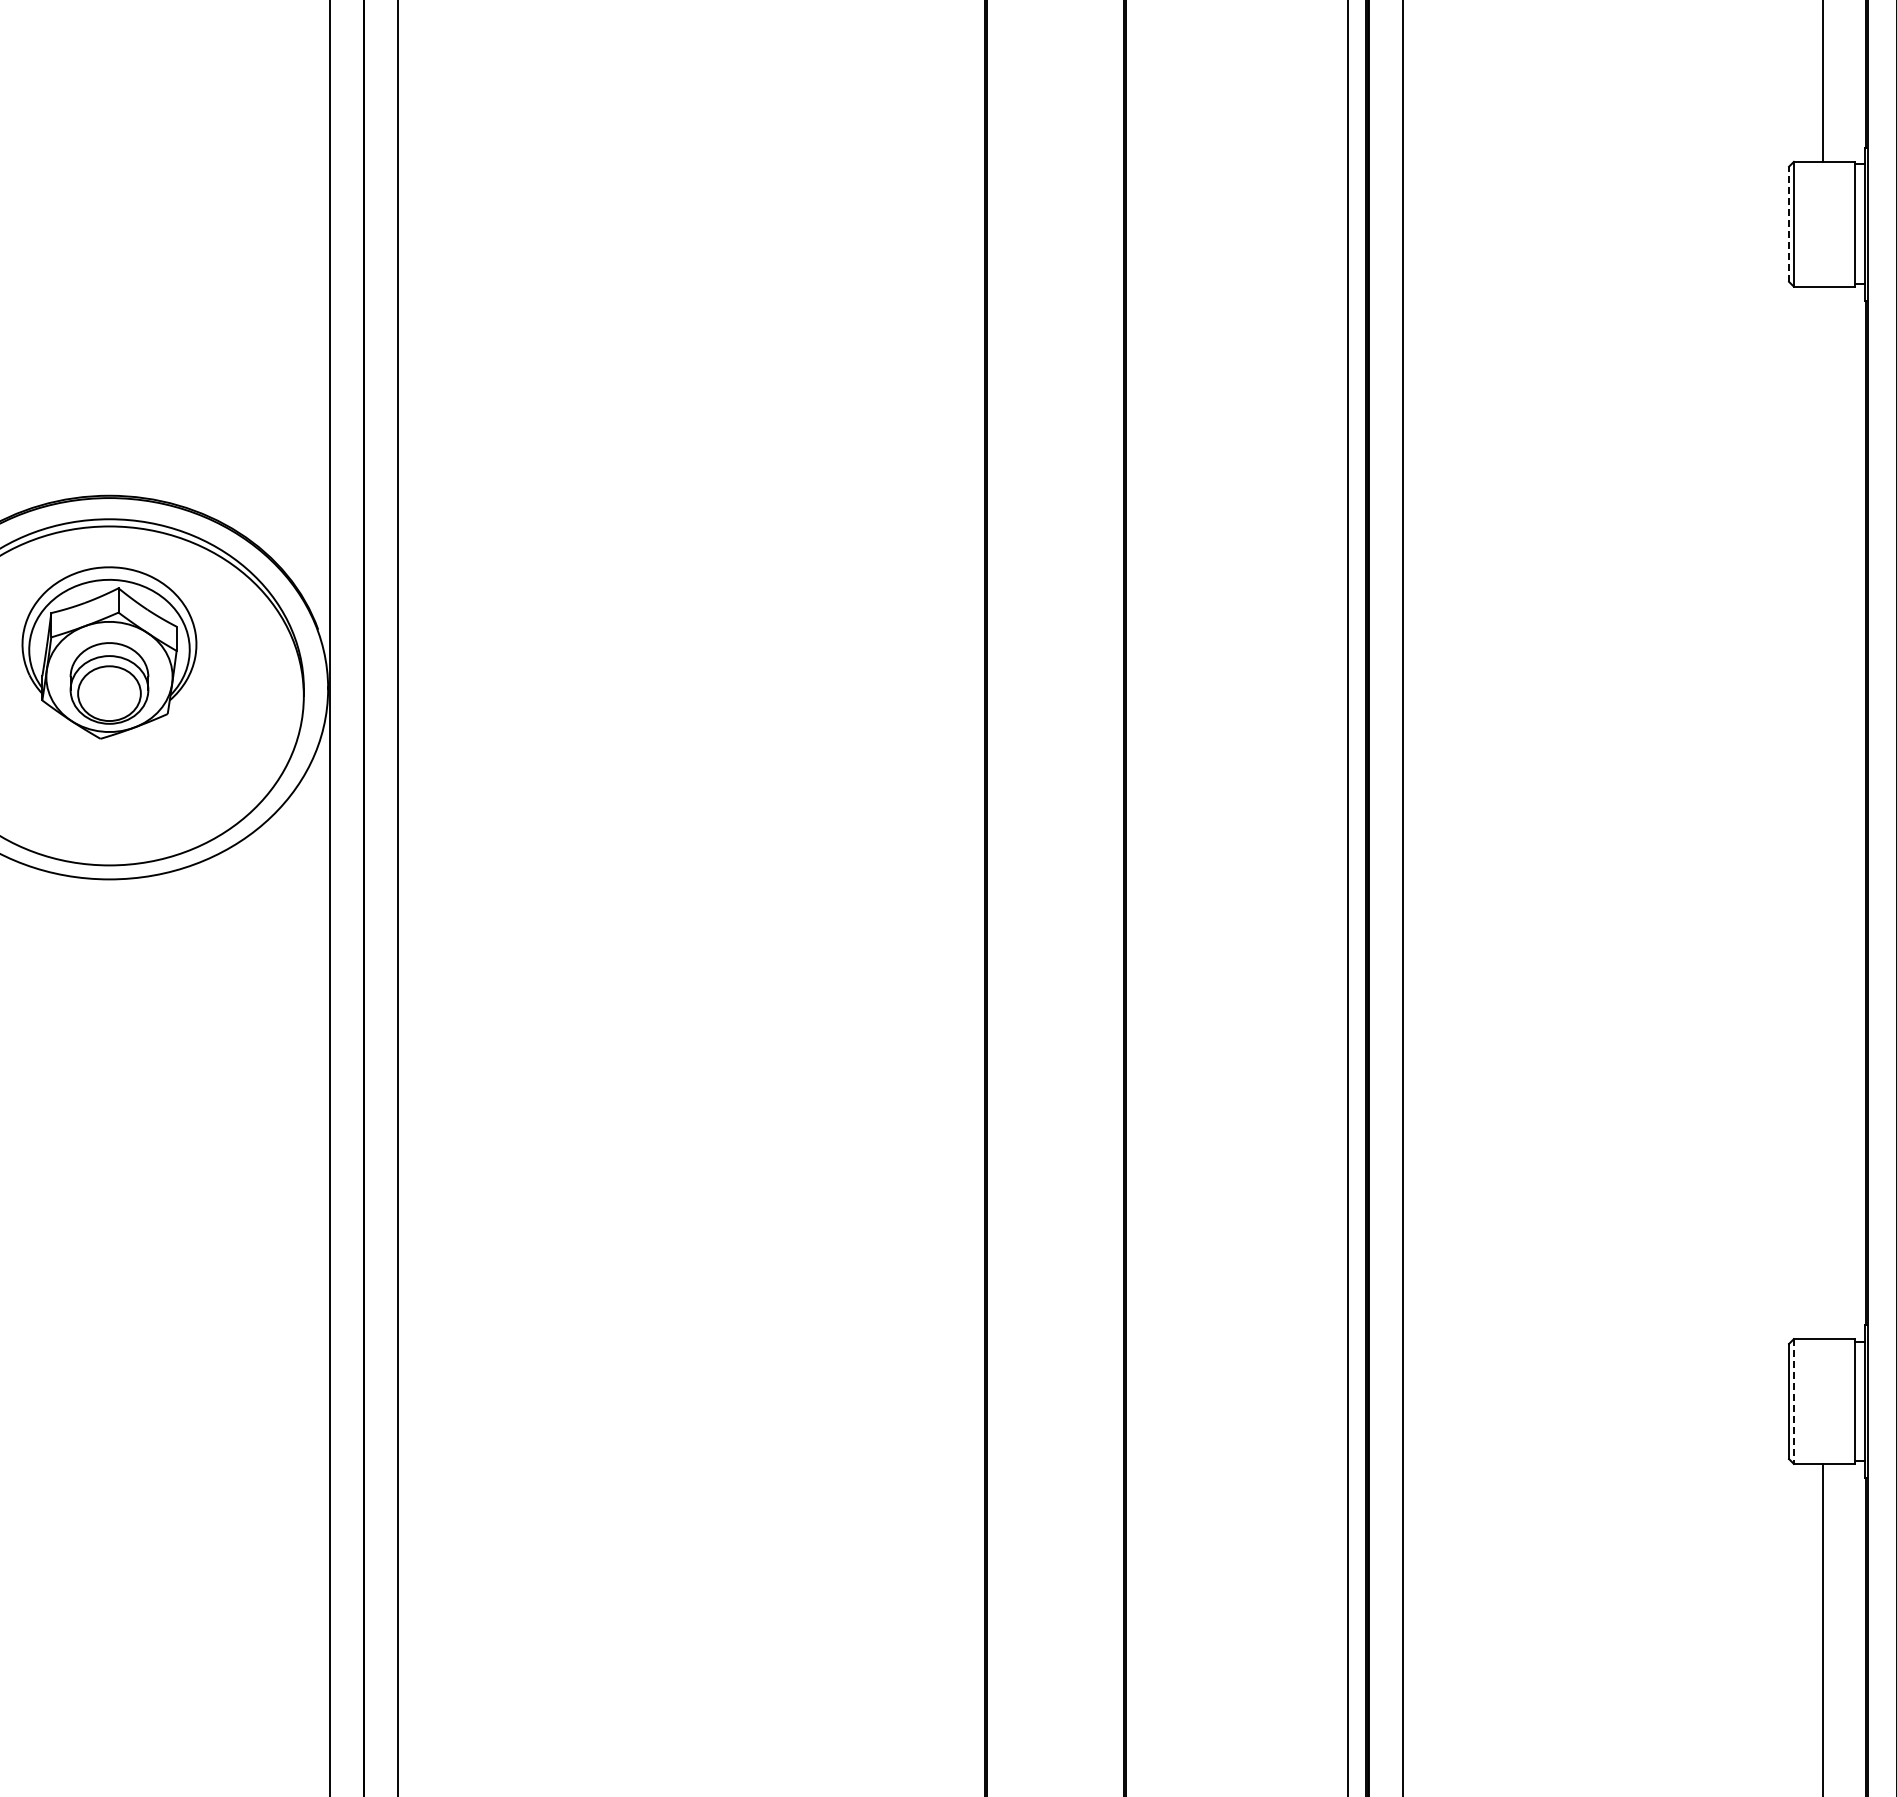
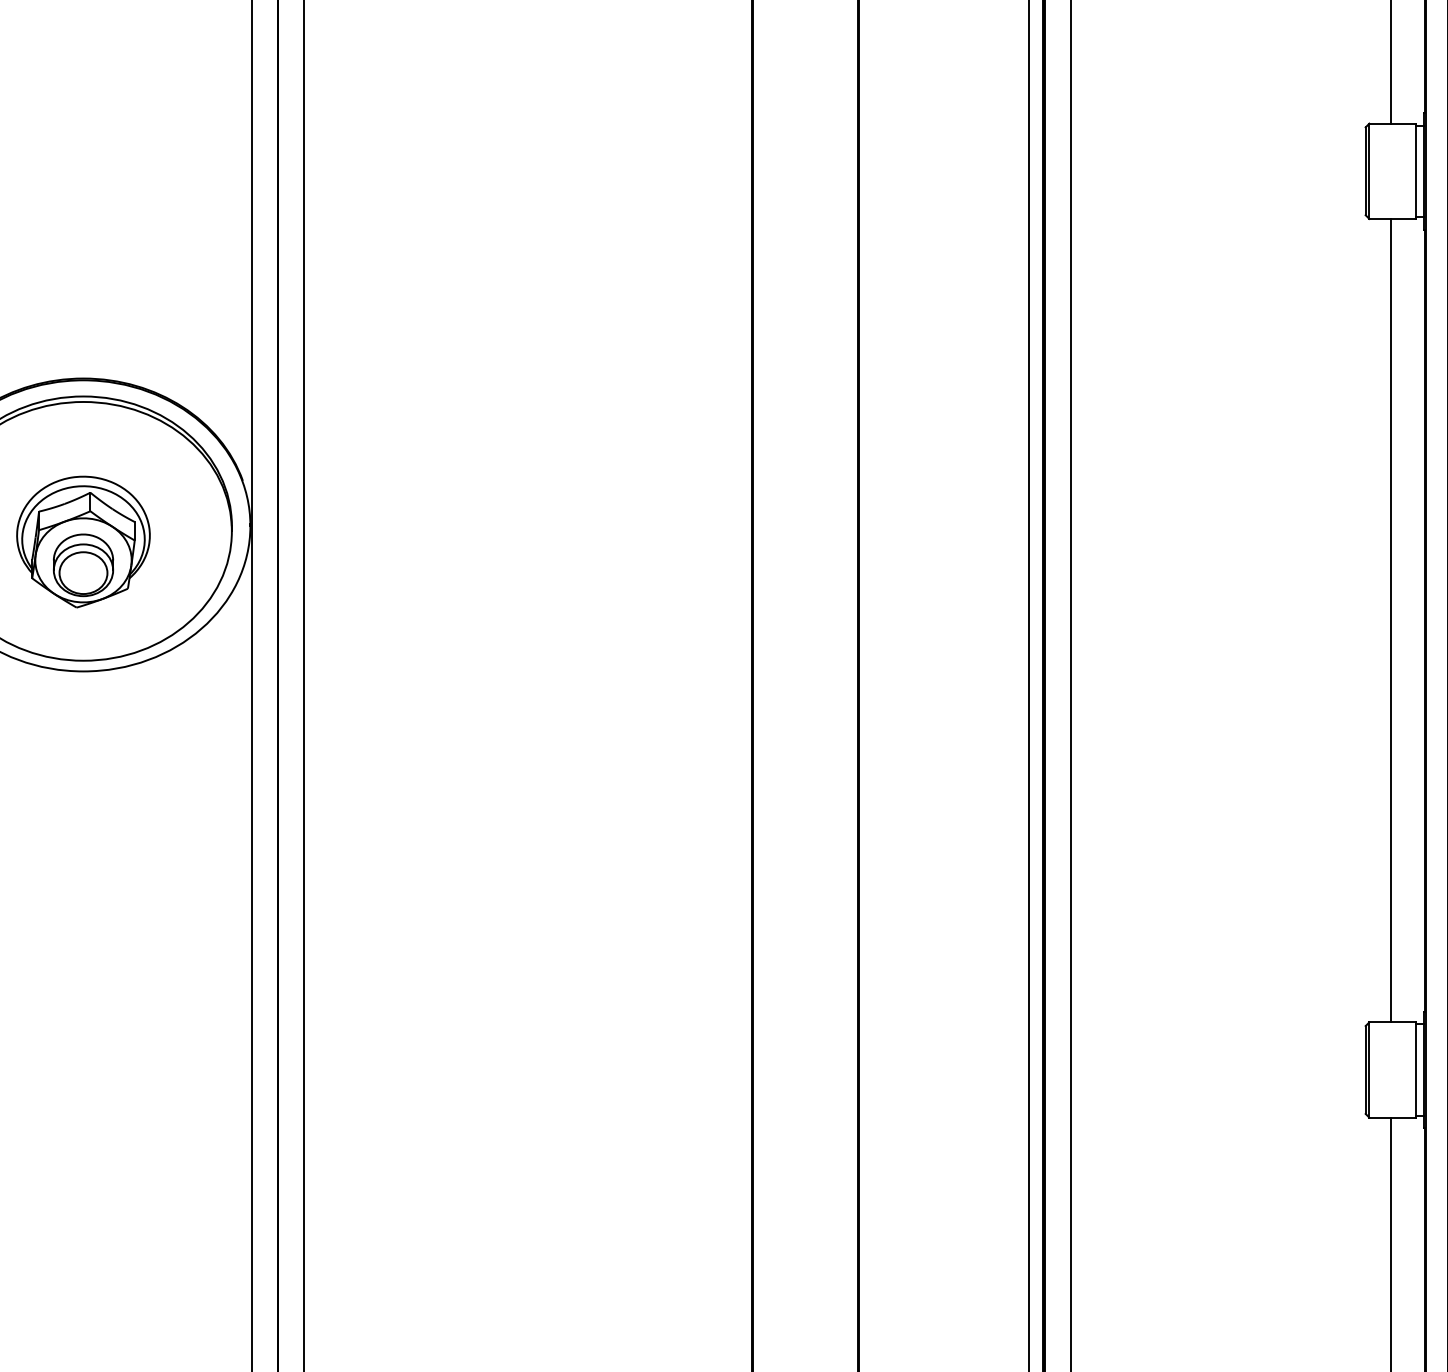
line: (1789, 224) -> (1366, 171), dashed -> solid
part: (109, 652) -> (83, 541), moved
line: (1822, 812) -> (1391, 620), added
line: (1793, 1402) -> (1369, 1070), dashed -> solid

